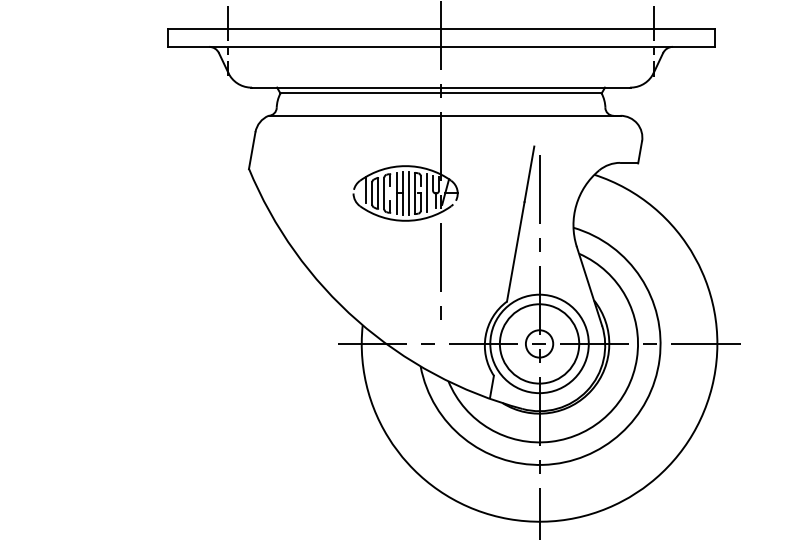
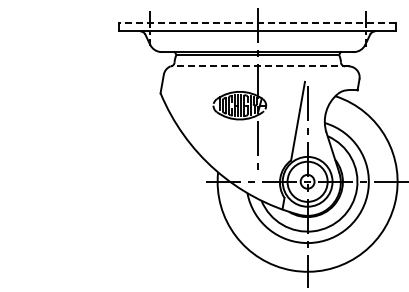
line: (440, 29) -> (257, 22), solid -> dashed
line: (444, 116) -> (259, 66), solid -> dashed

